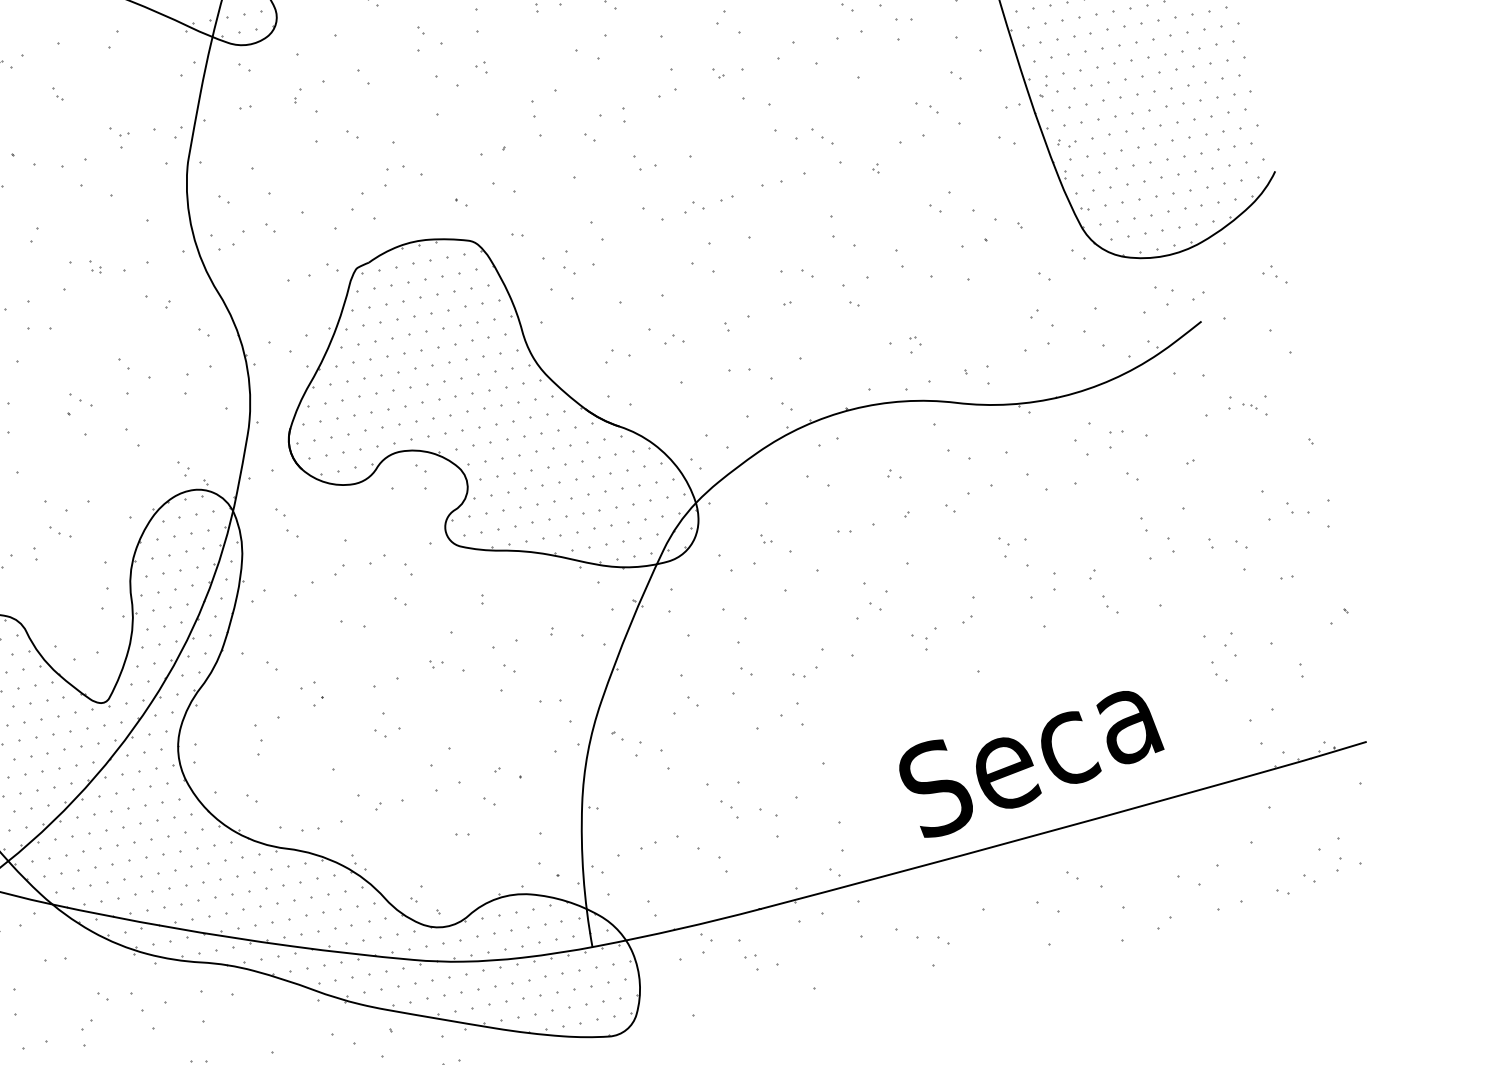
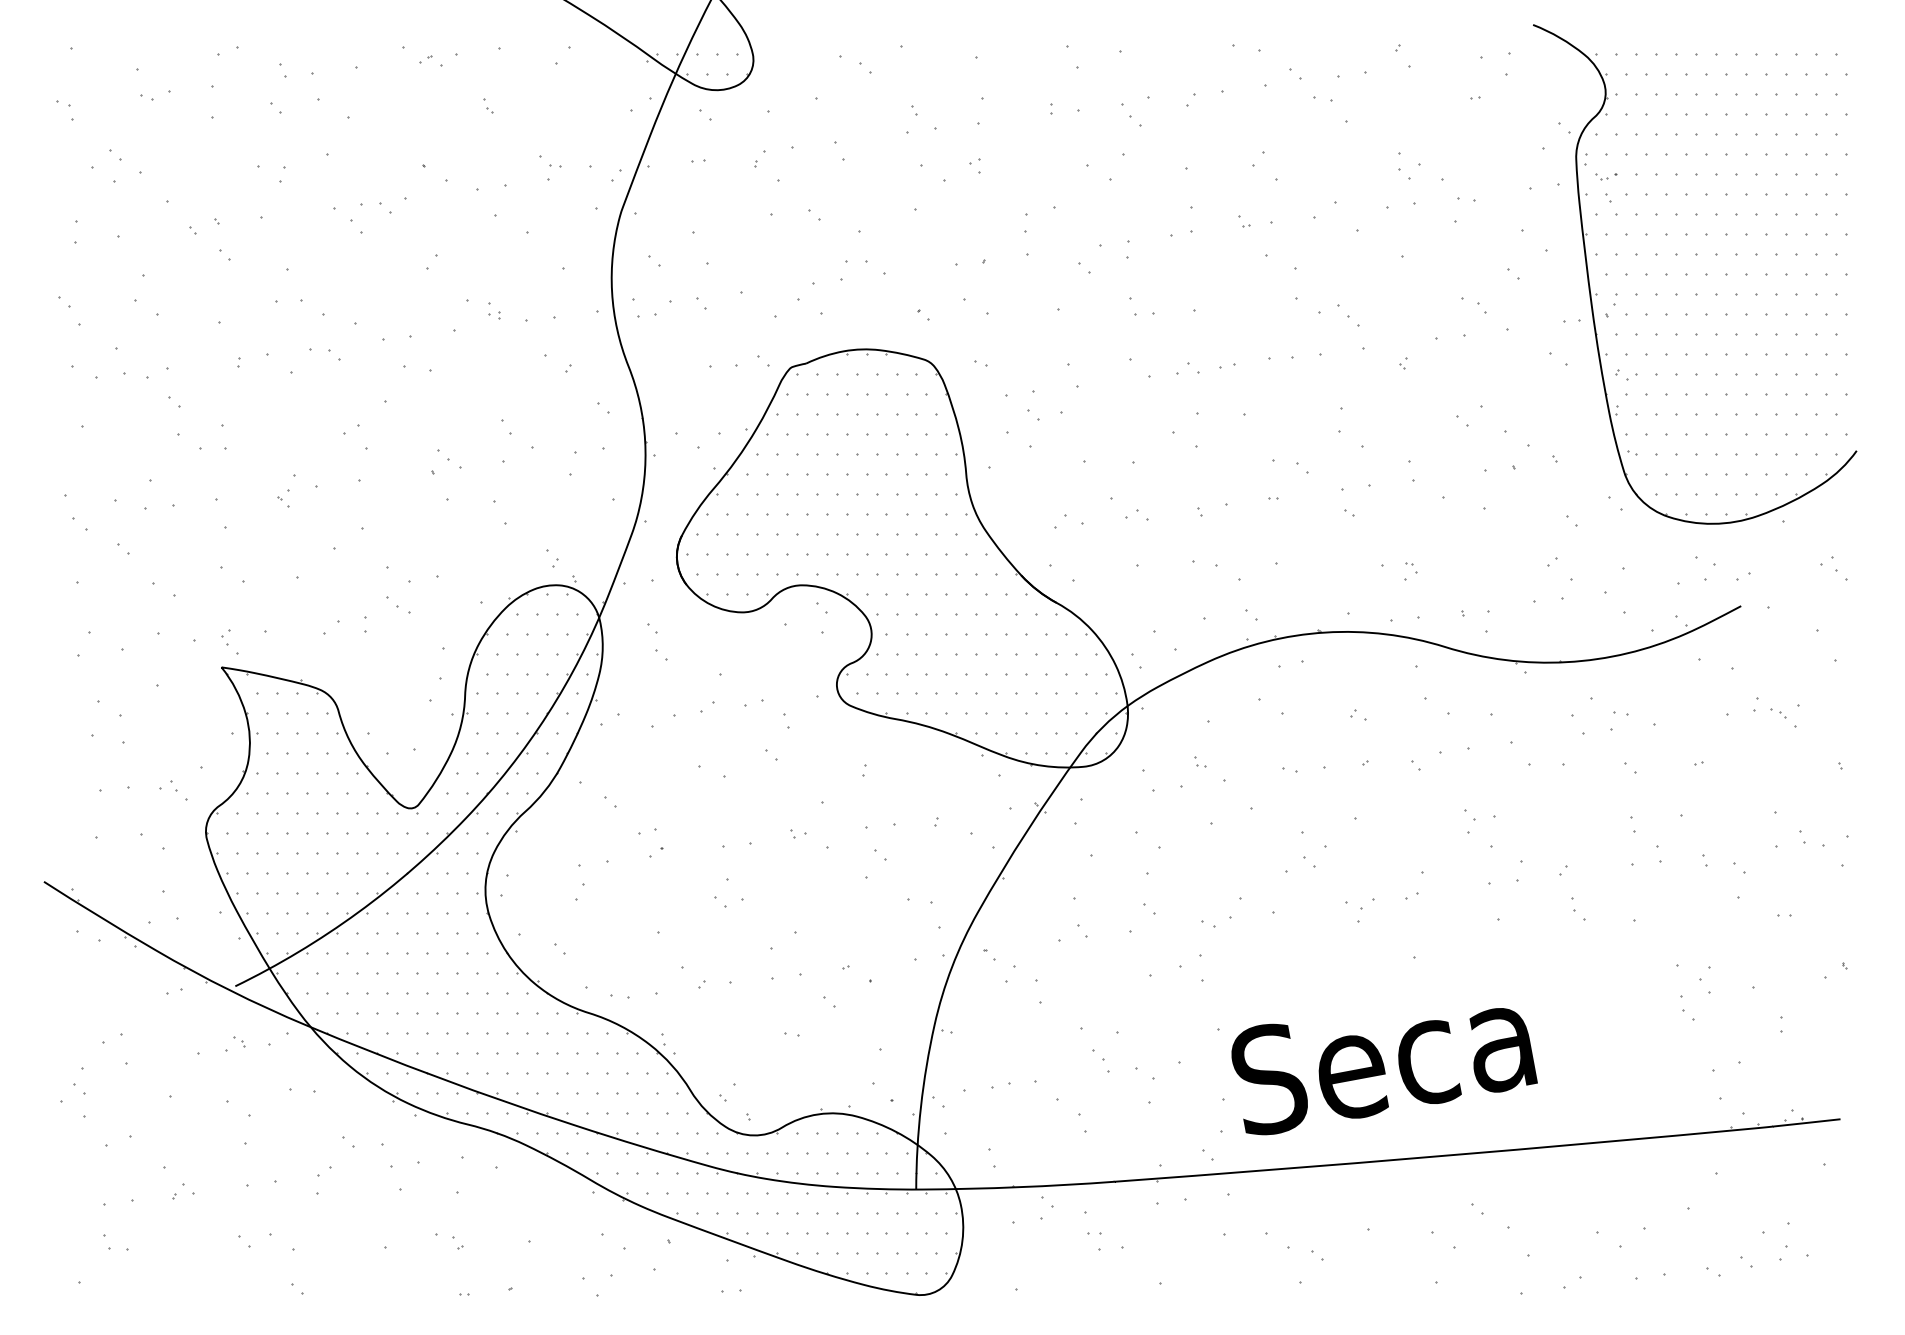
text: (1032, 763) -> (1384, 1071), moved

